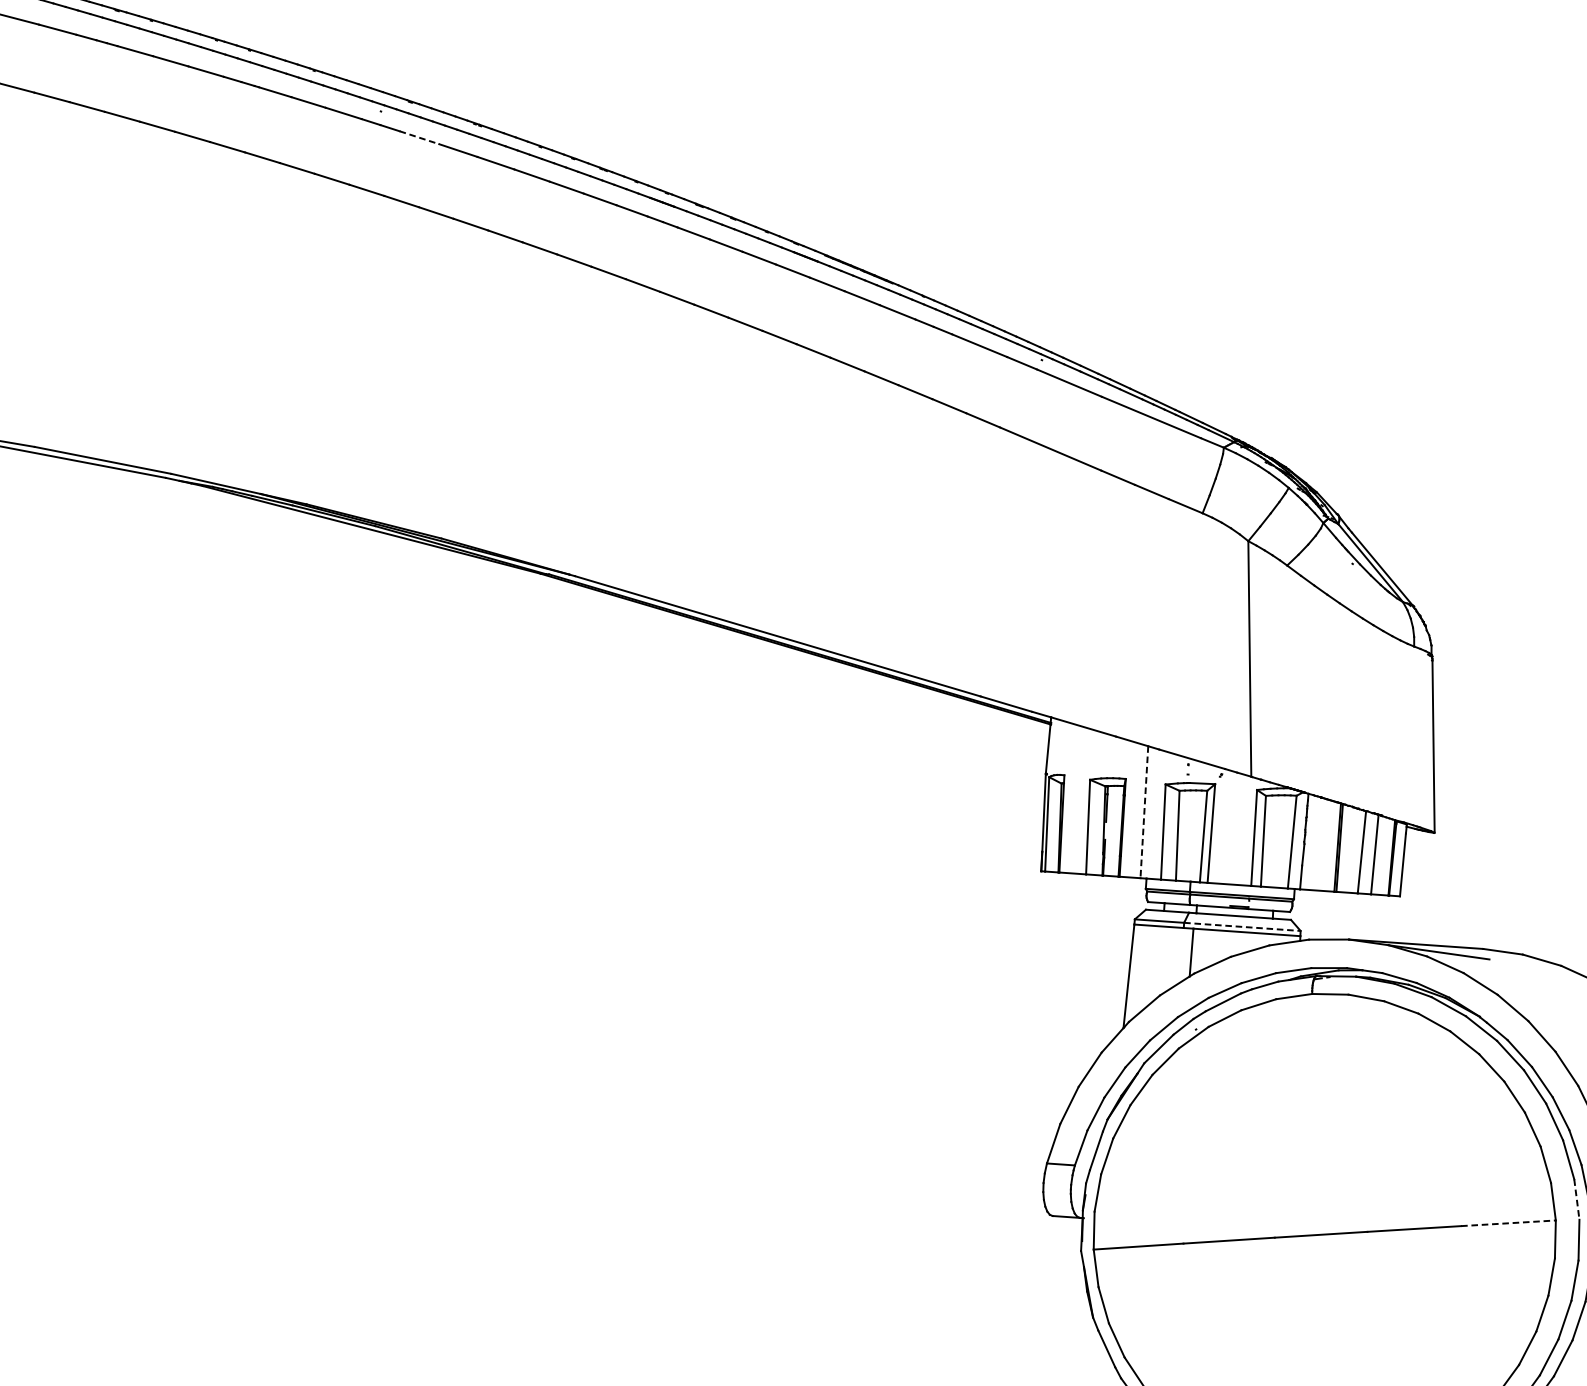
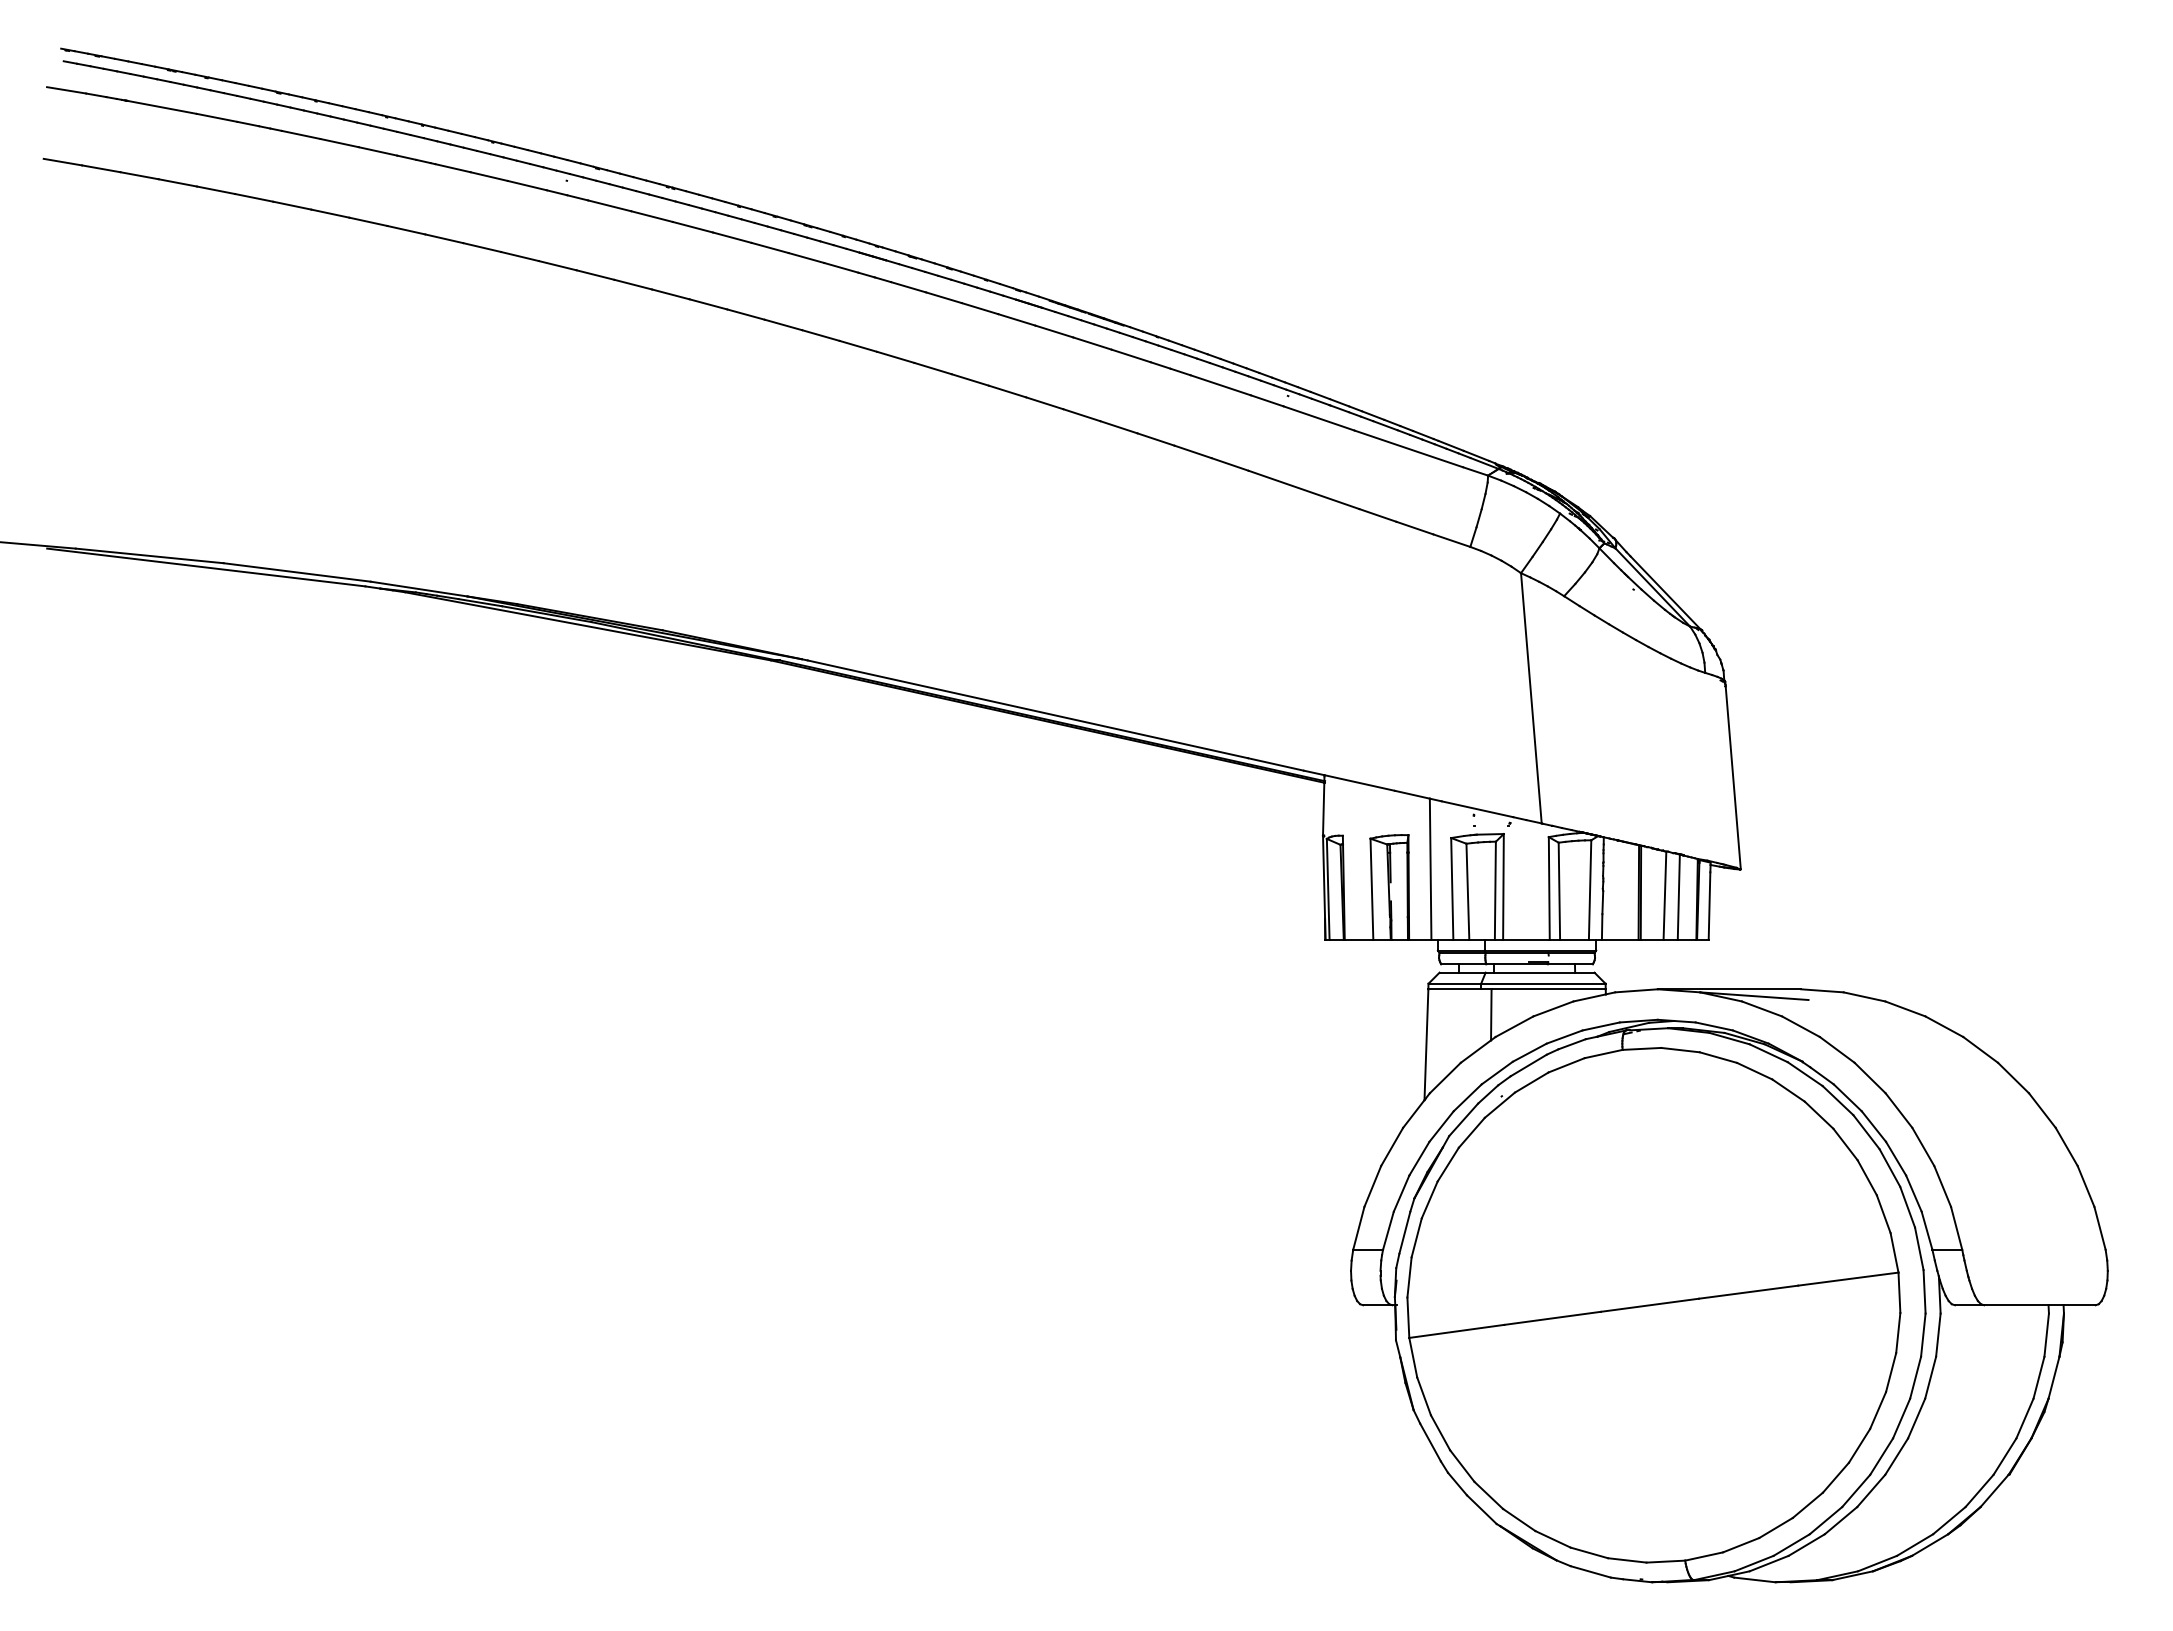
line: (420, 137) -> (610, 205), dashed -> solid
line: (1144, 812) -> (1430, 869), dashed -> solid
line: (1242, 926) -> (1543, 983), dashed -> solid
line: (1577, 1199) -> (1919, 1248), dashed -> solid
line: (1508, 1223) -> (1848, 1279), dashed -> solid

